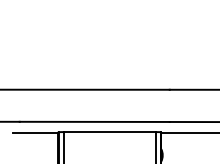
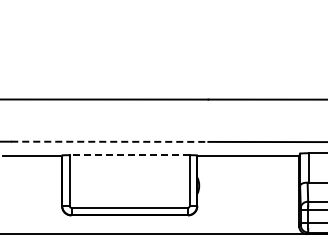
line: (94, 121) -> (109, 141), solid -> dashed
line: (109, 132) -> (129, 155), solid -> dashed

